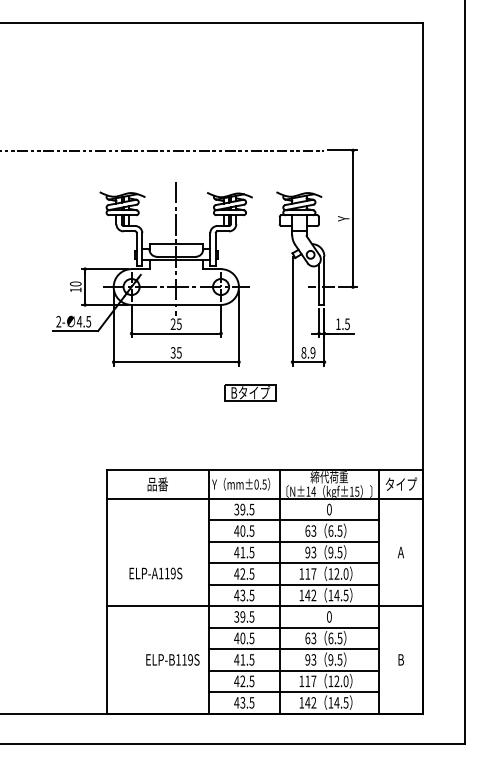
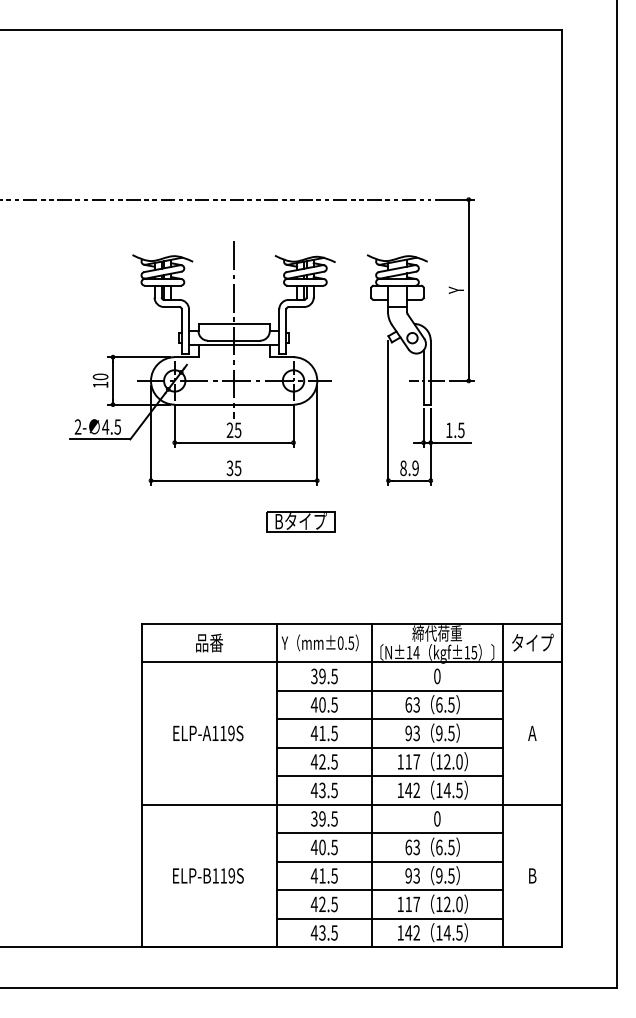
part: (250, 392) -> (300, 520), moved
text: (155, 573) -> (207, 733), moved
text: (172, 659) -> (207, 875), moved

